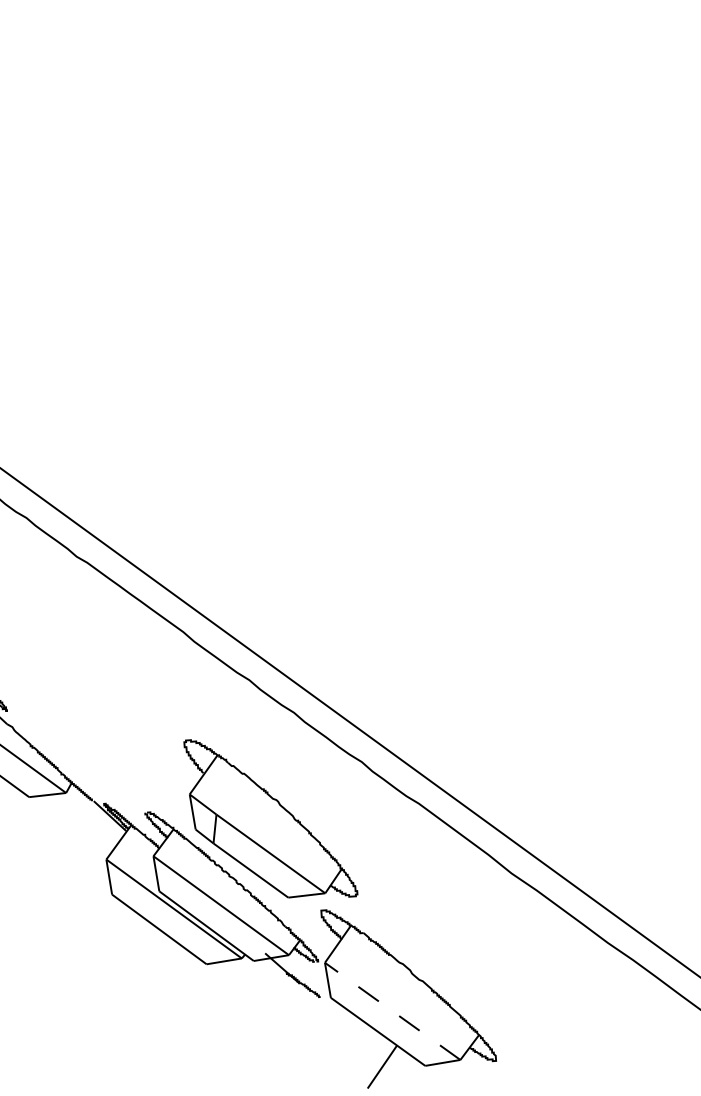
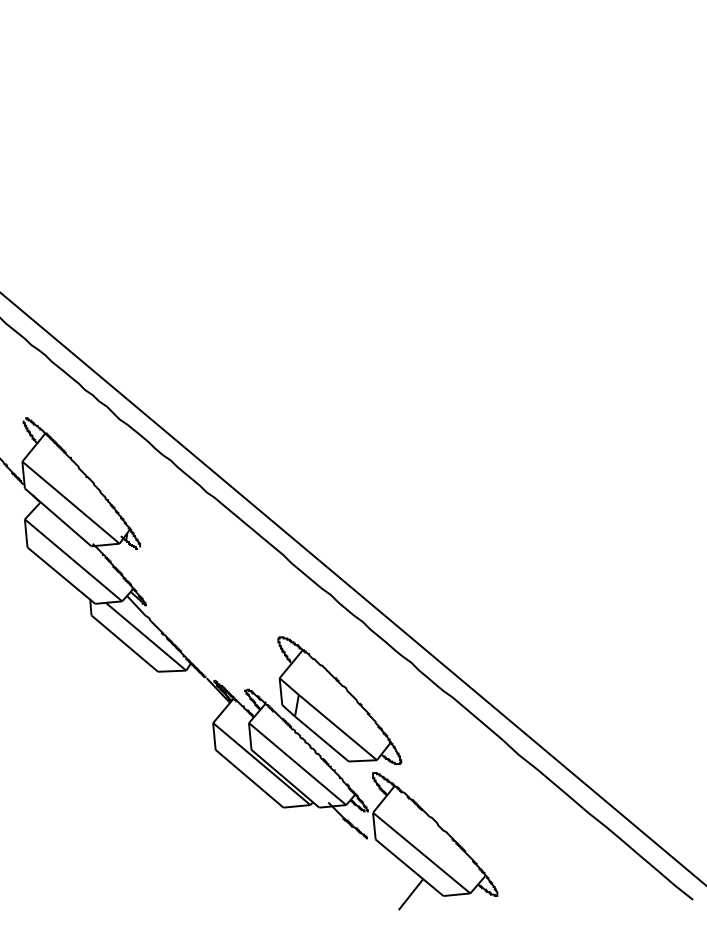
line: (392, 1010) -> (421, 852), dashed -> solid

